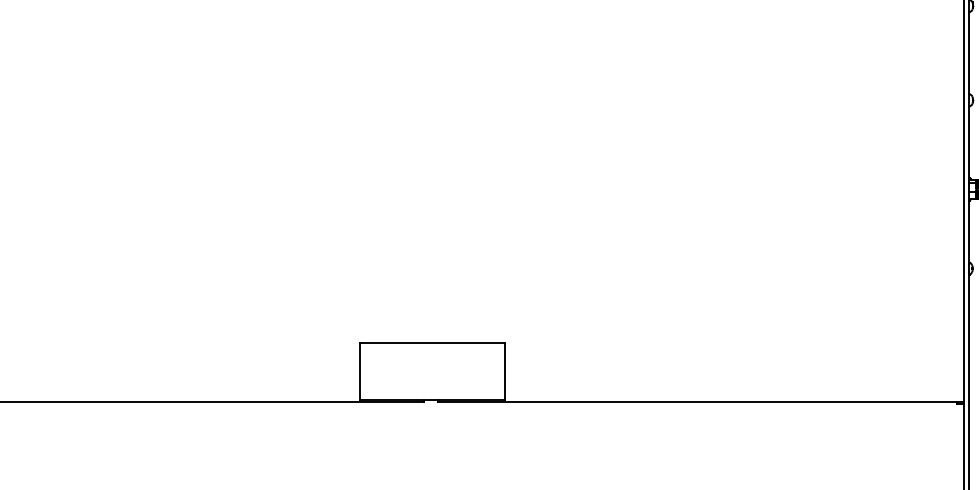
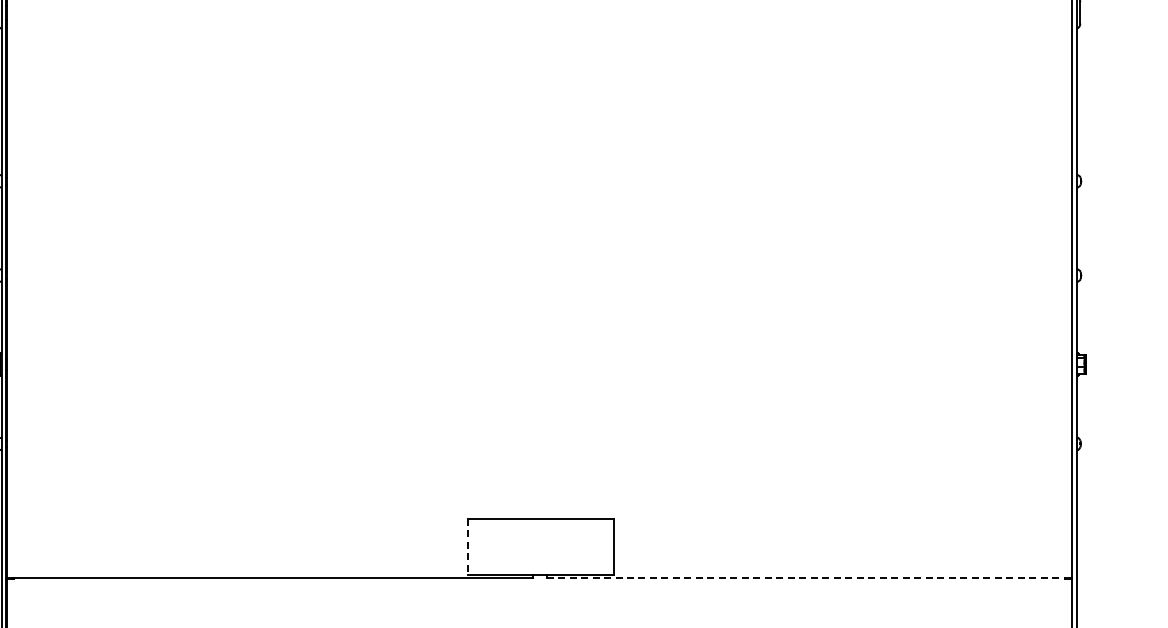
line: (359, 372) -> (467, 547), solid -> dashed
line: (698, 402) -> (806, 577), solid -> dashed

